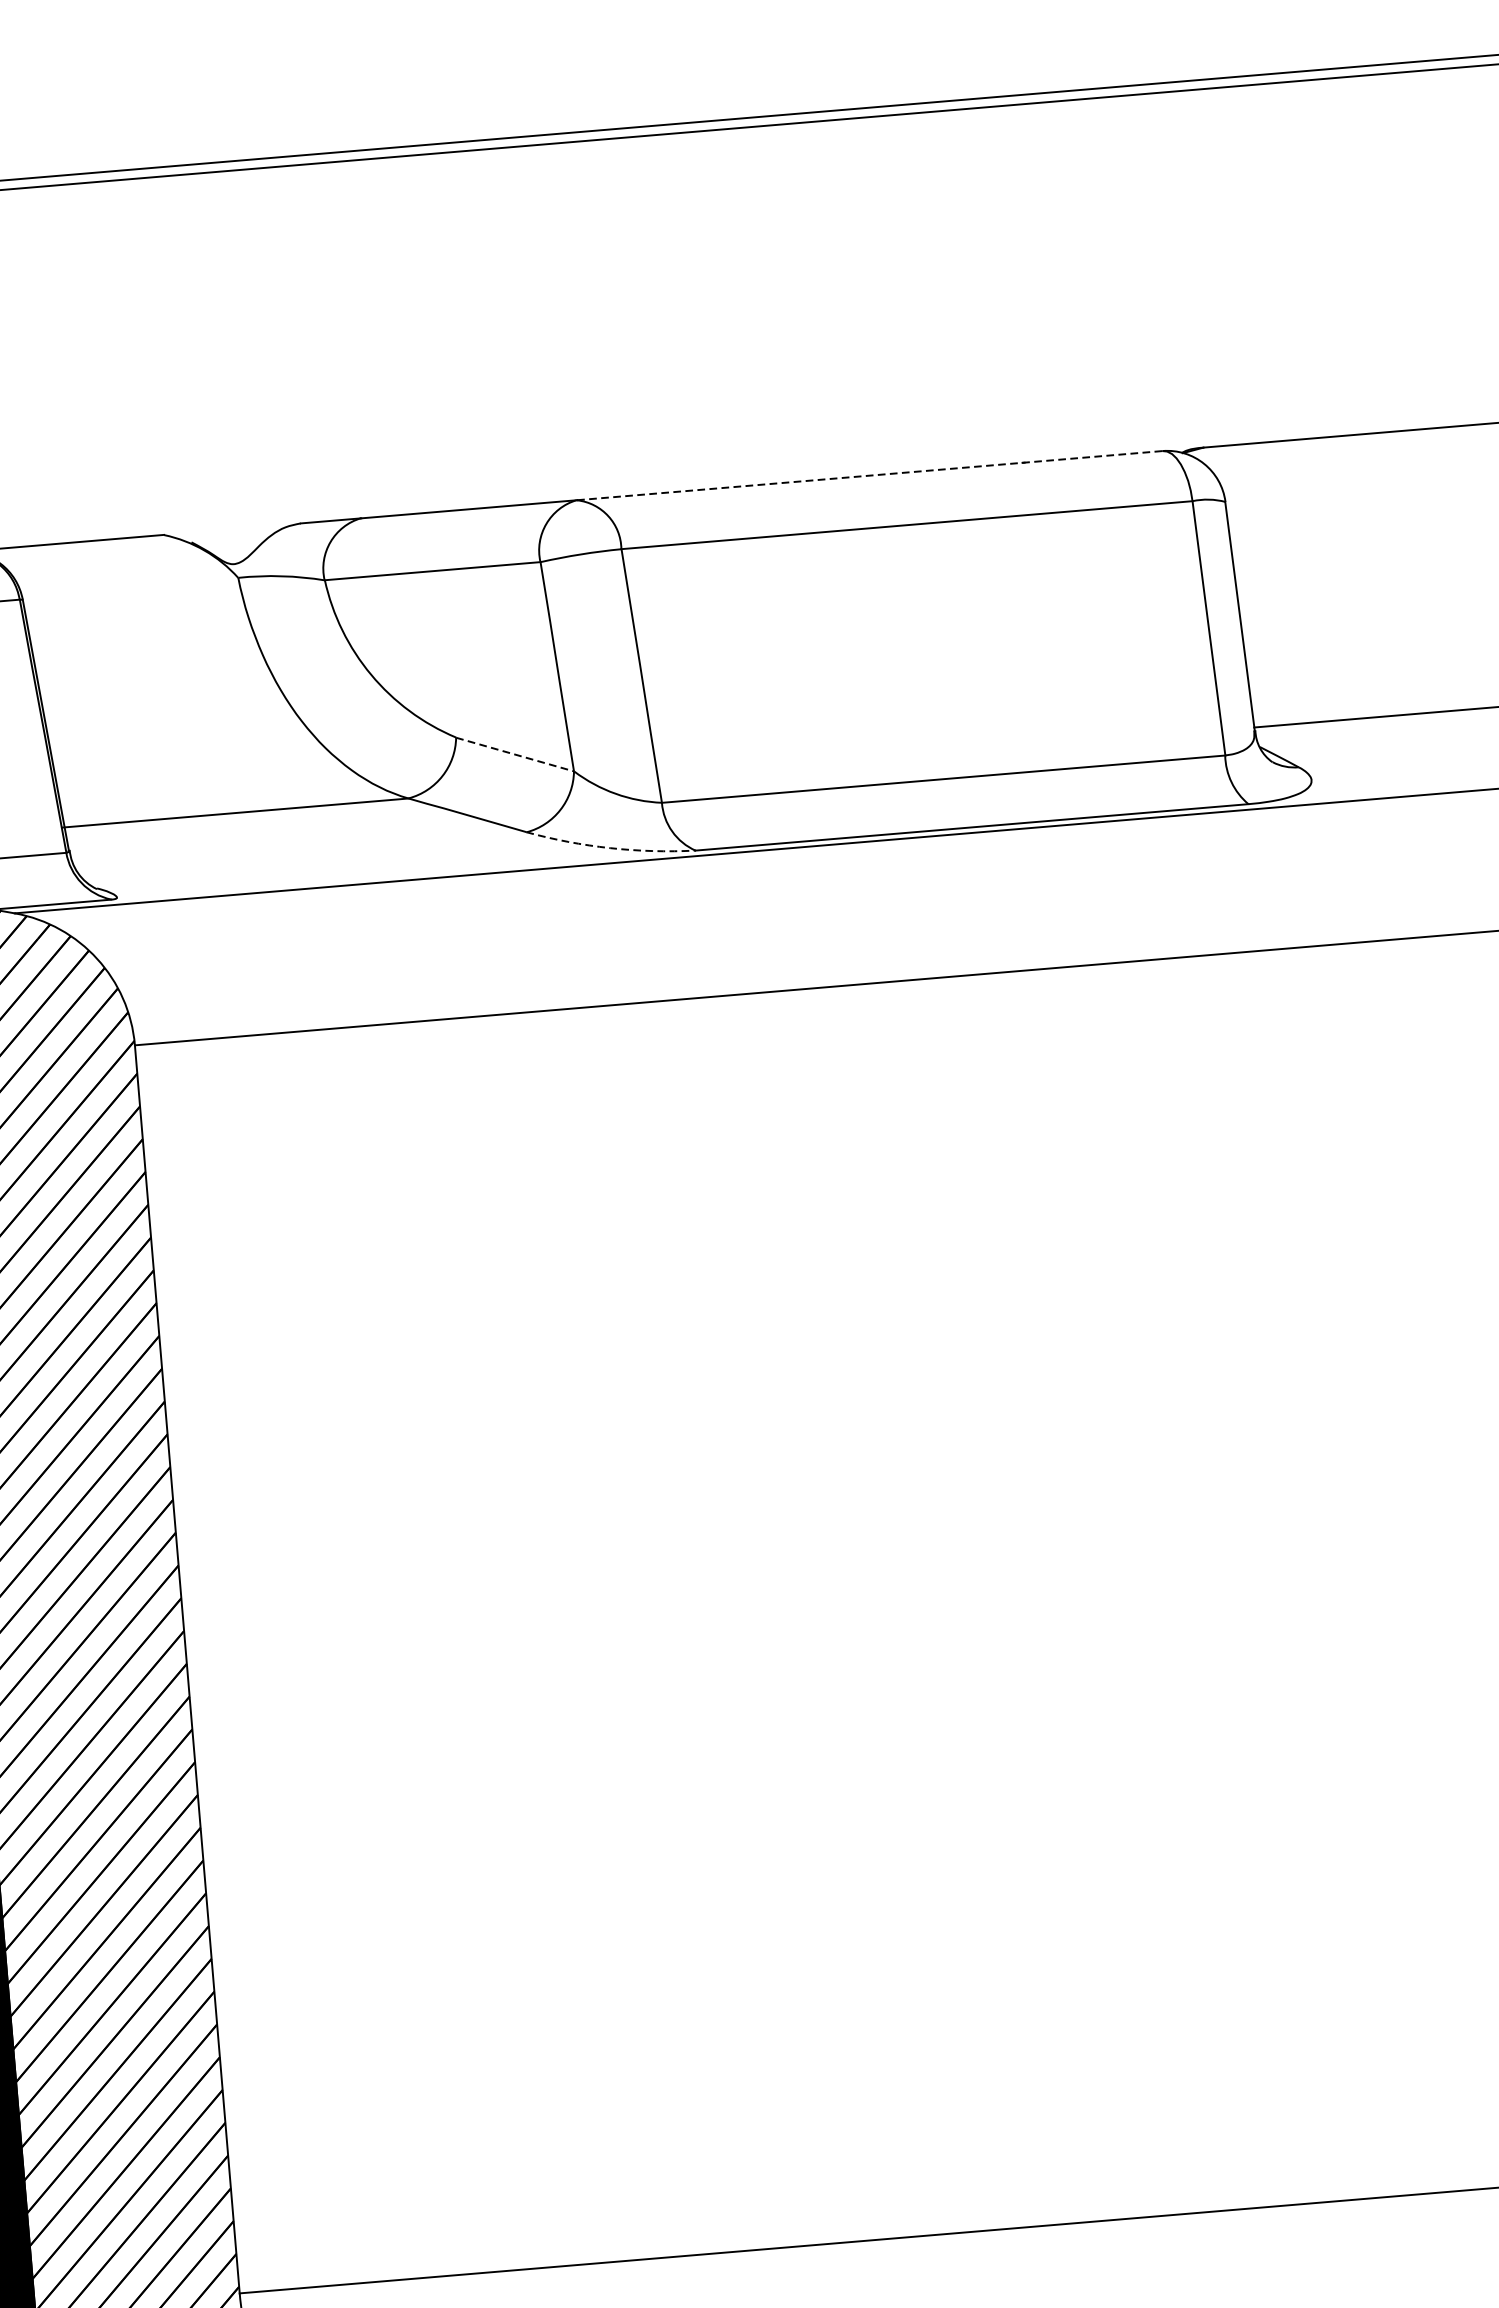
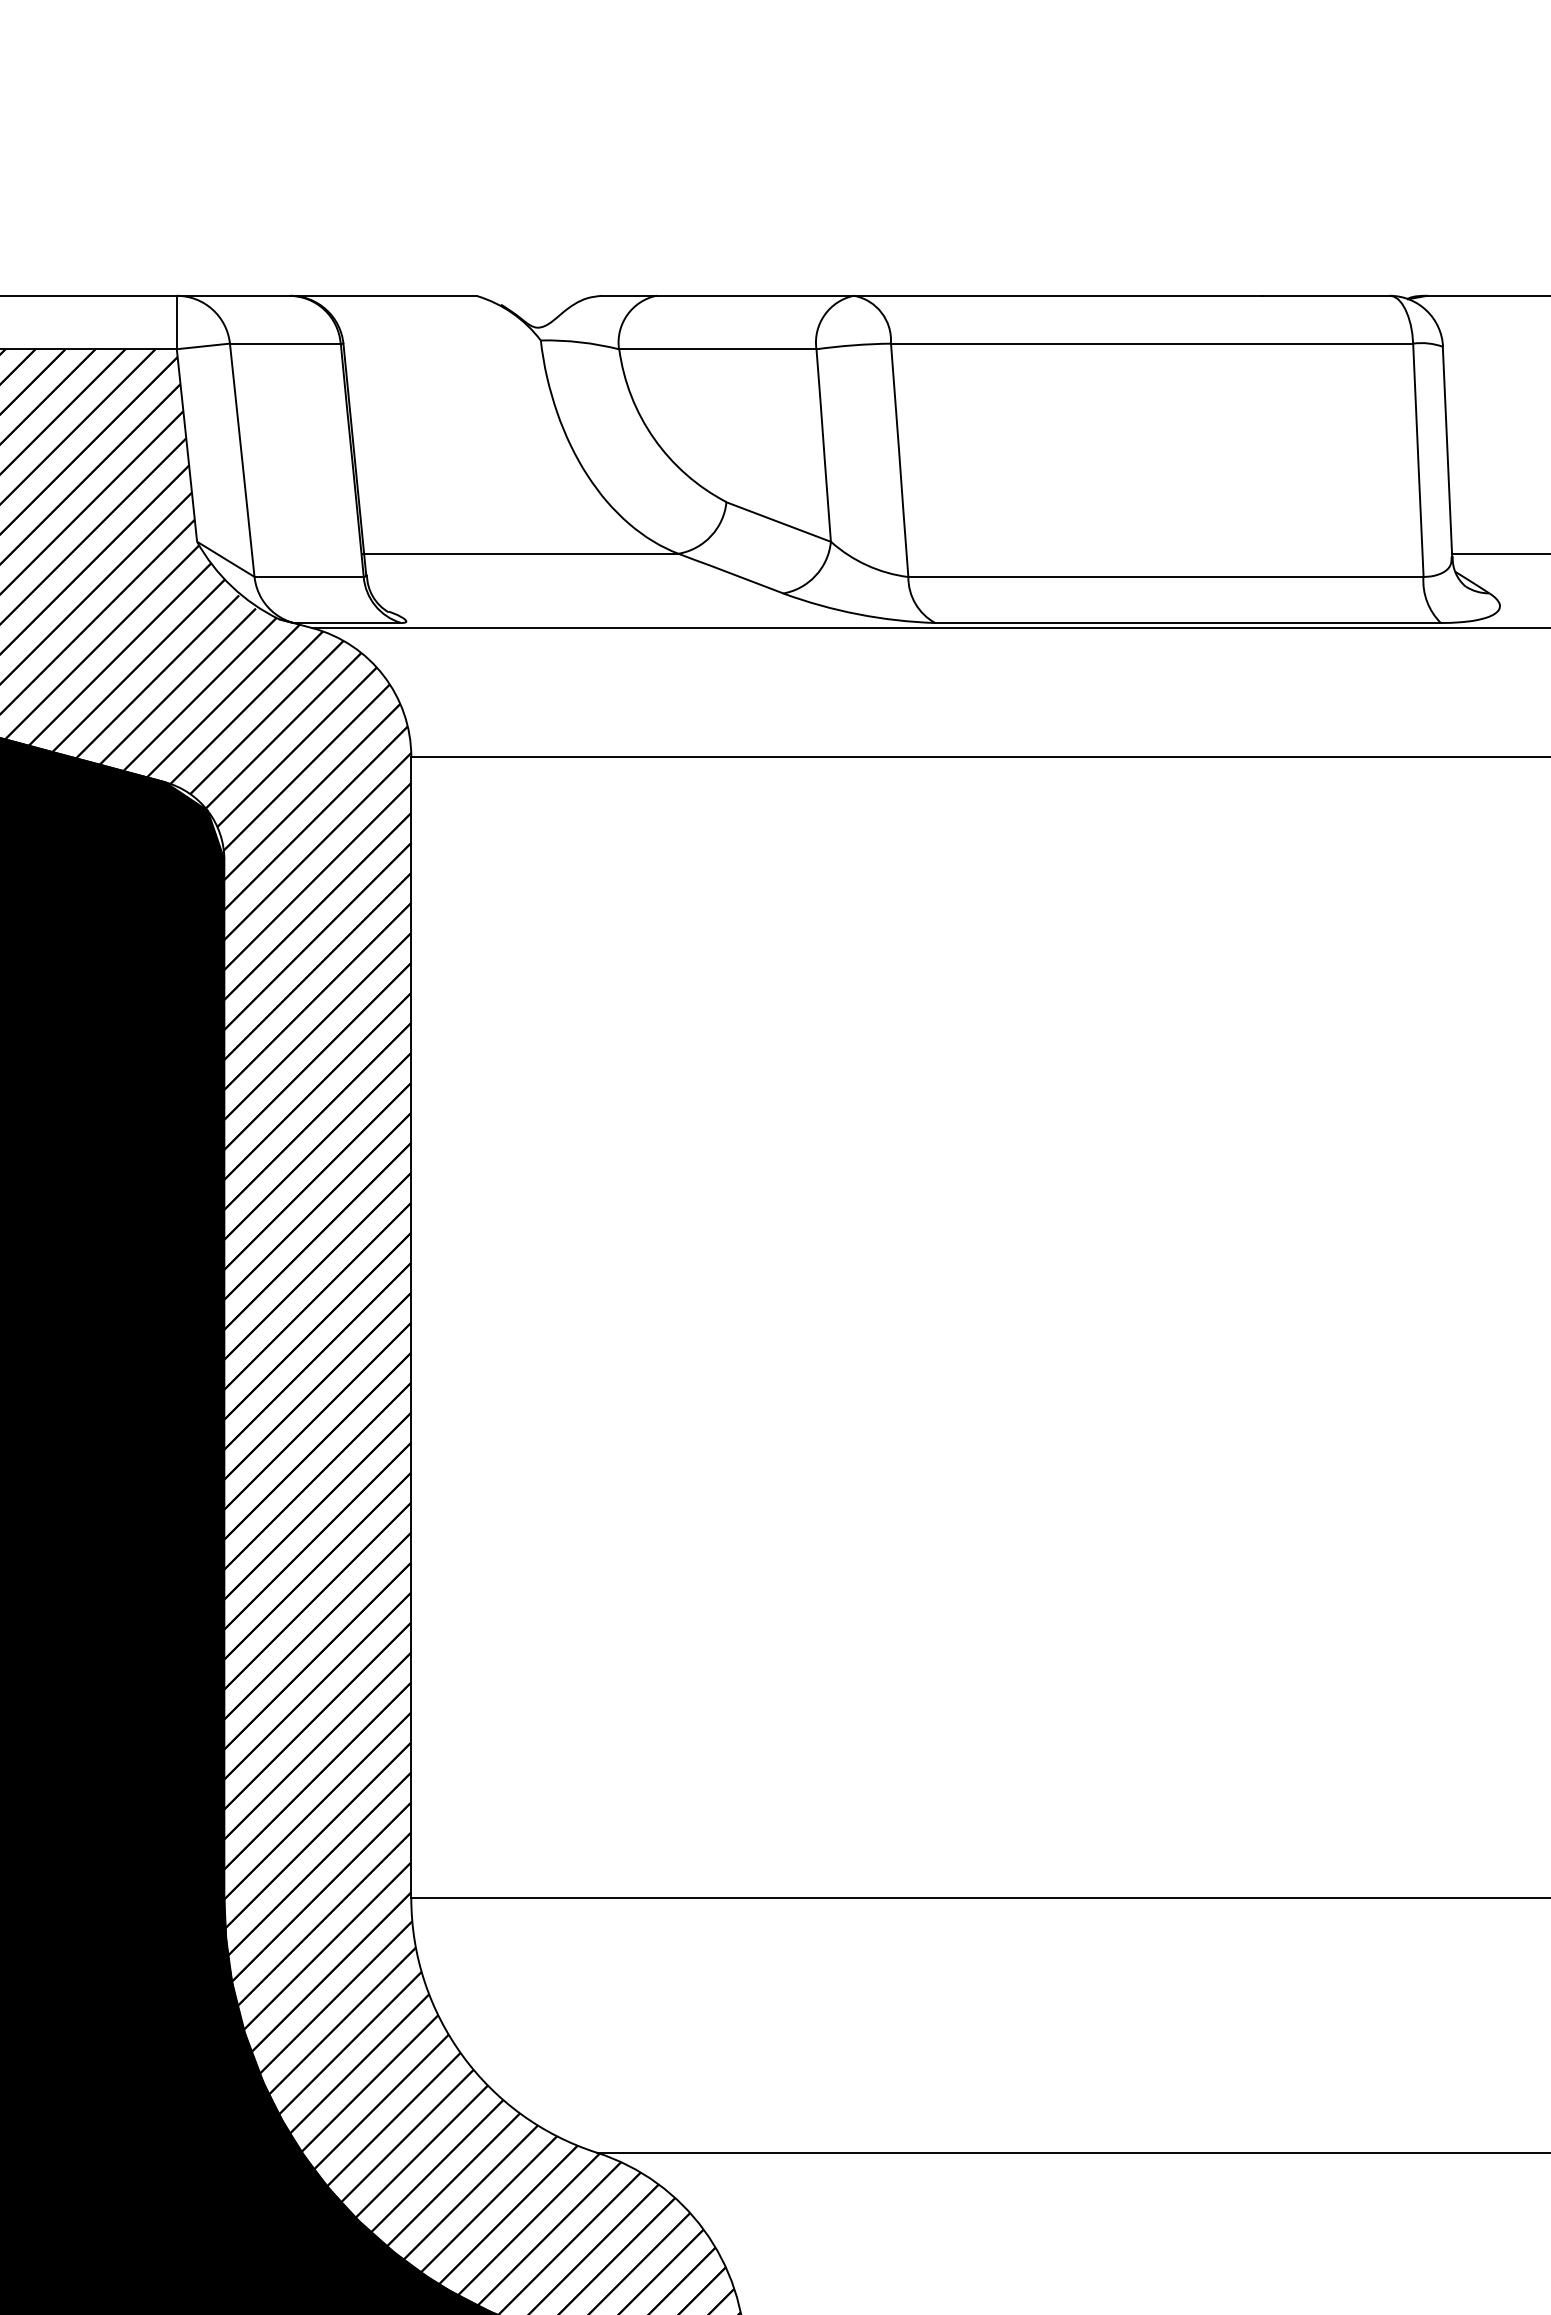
line: (870, 475) -> (1122, 295), dashed -> solid
line: (514, 755) -> (778, 522), dashed -> solid
arc: (610, 848) -> (858, 614), dashed -> solid

